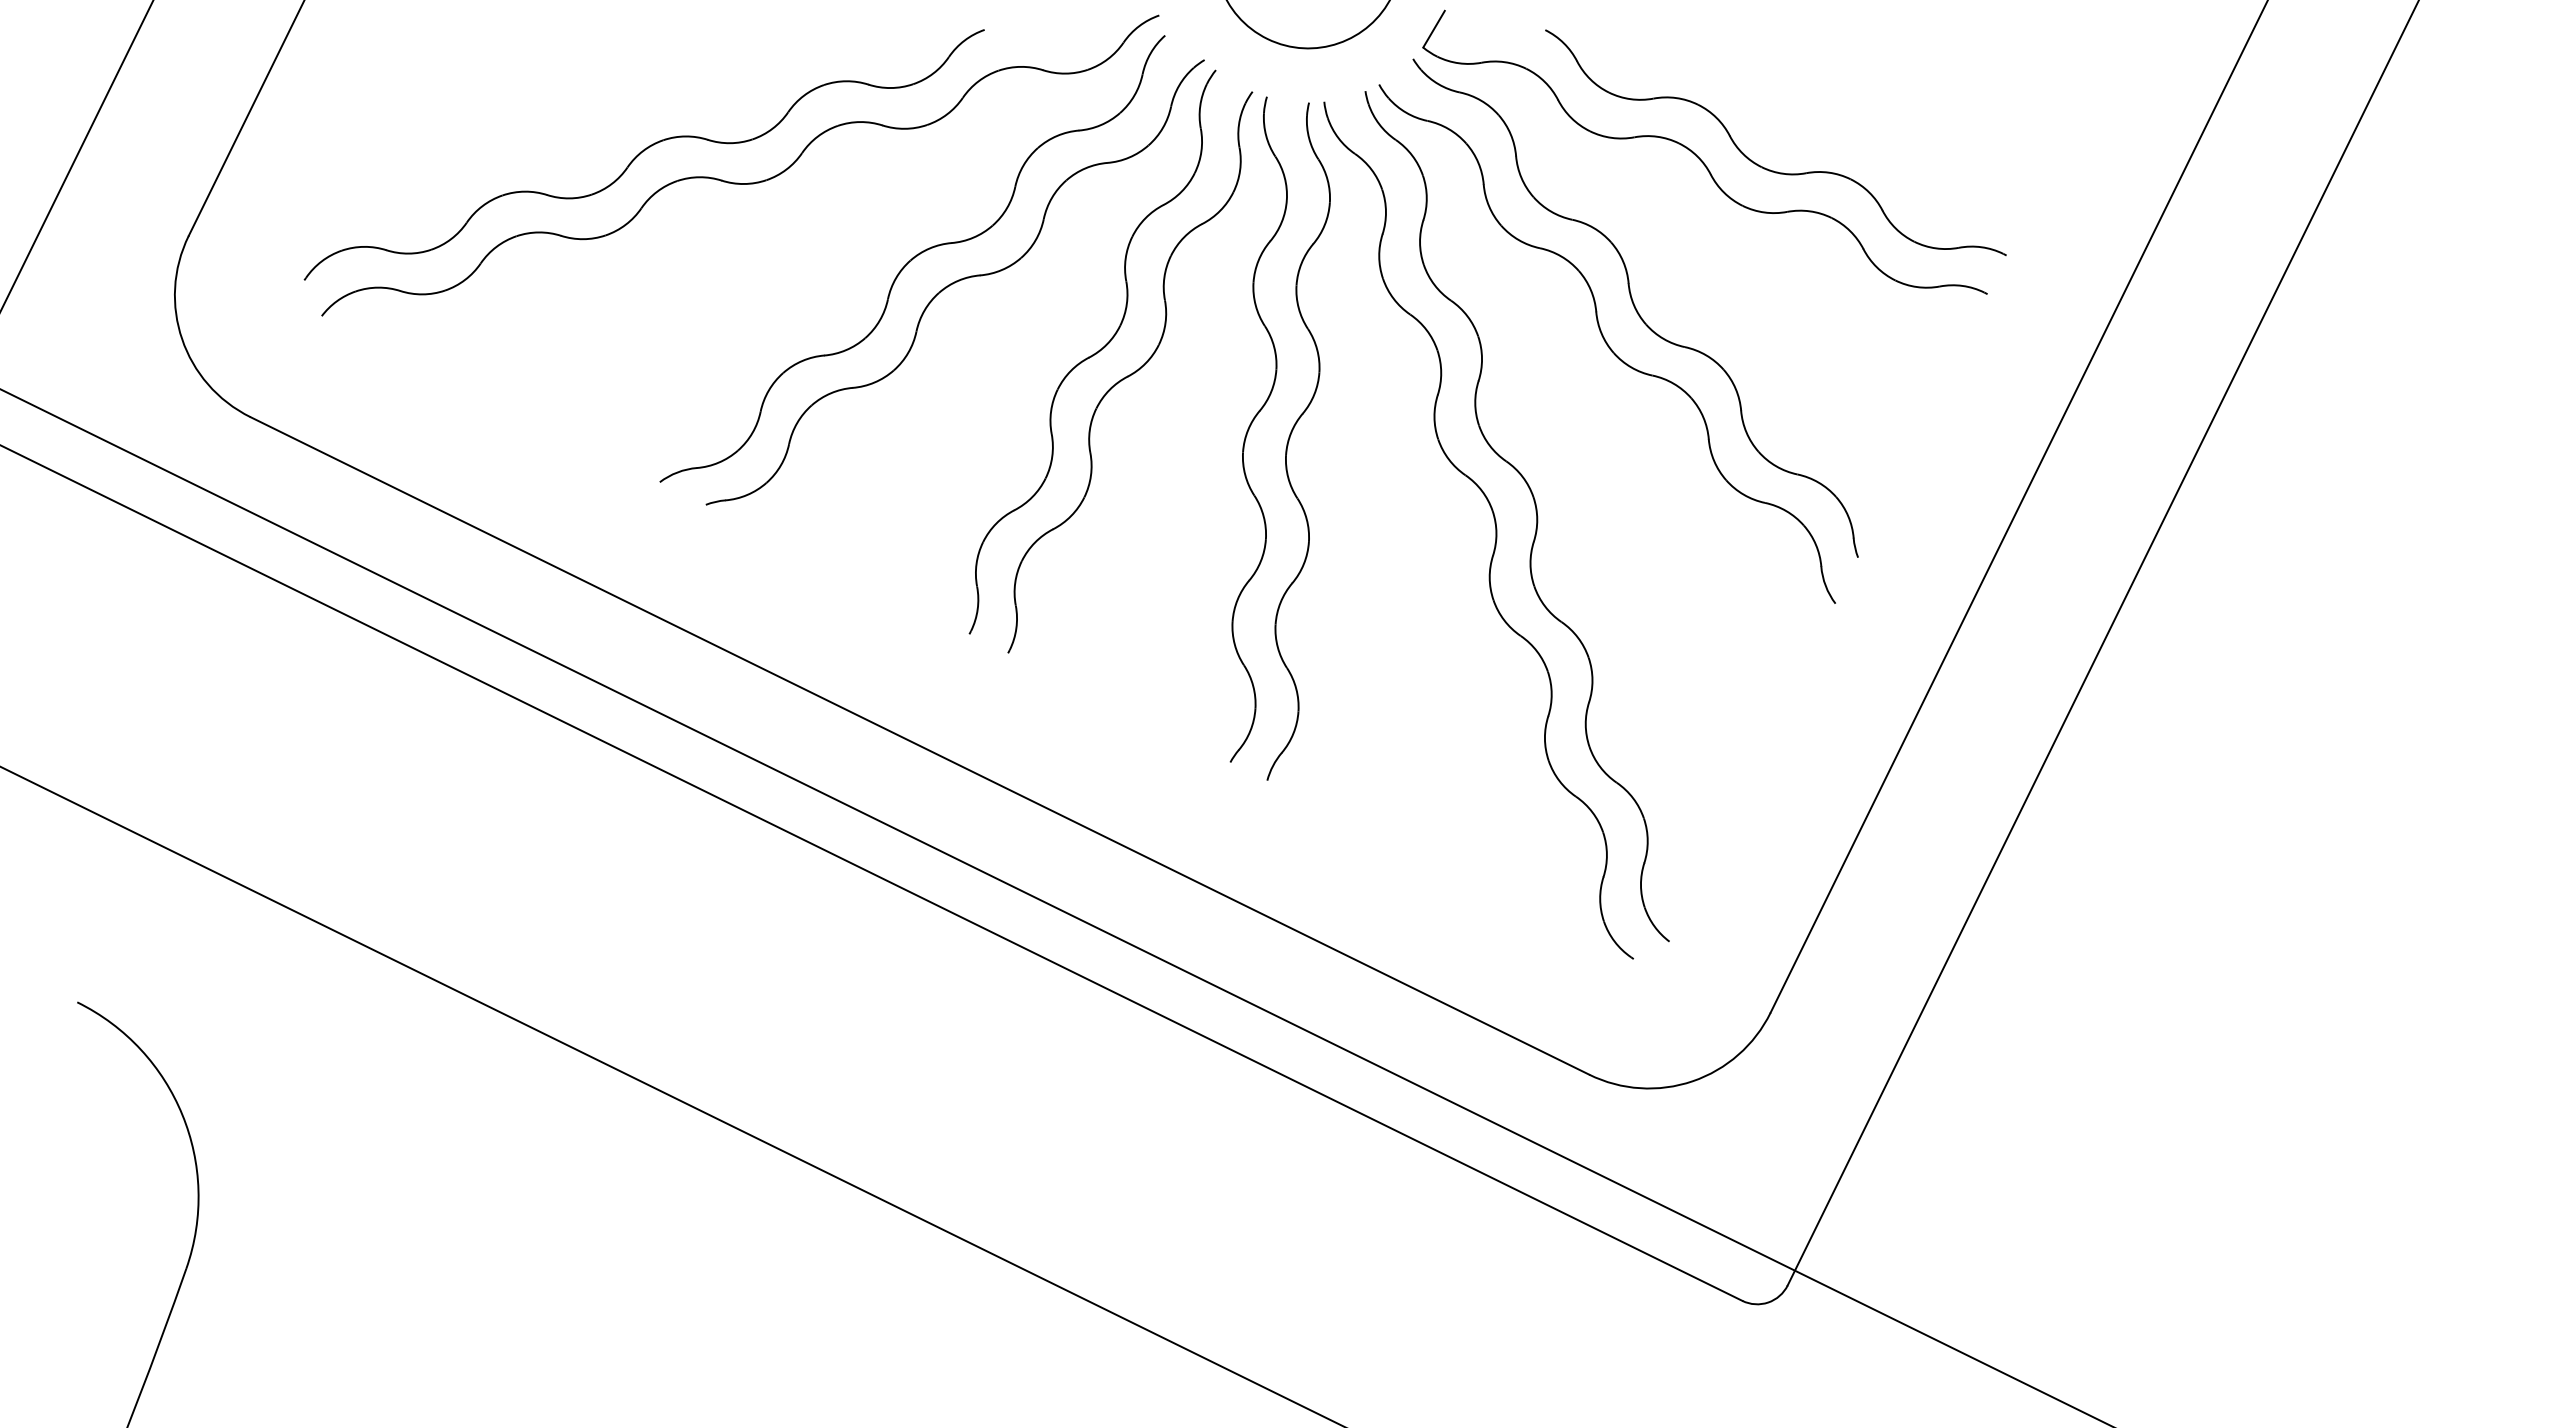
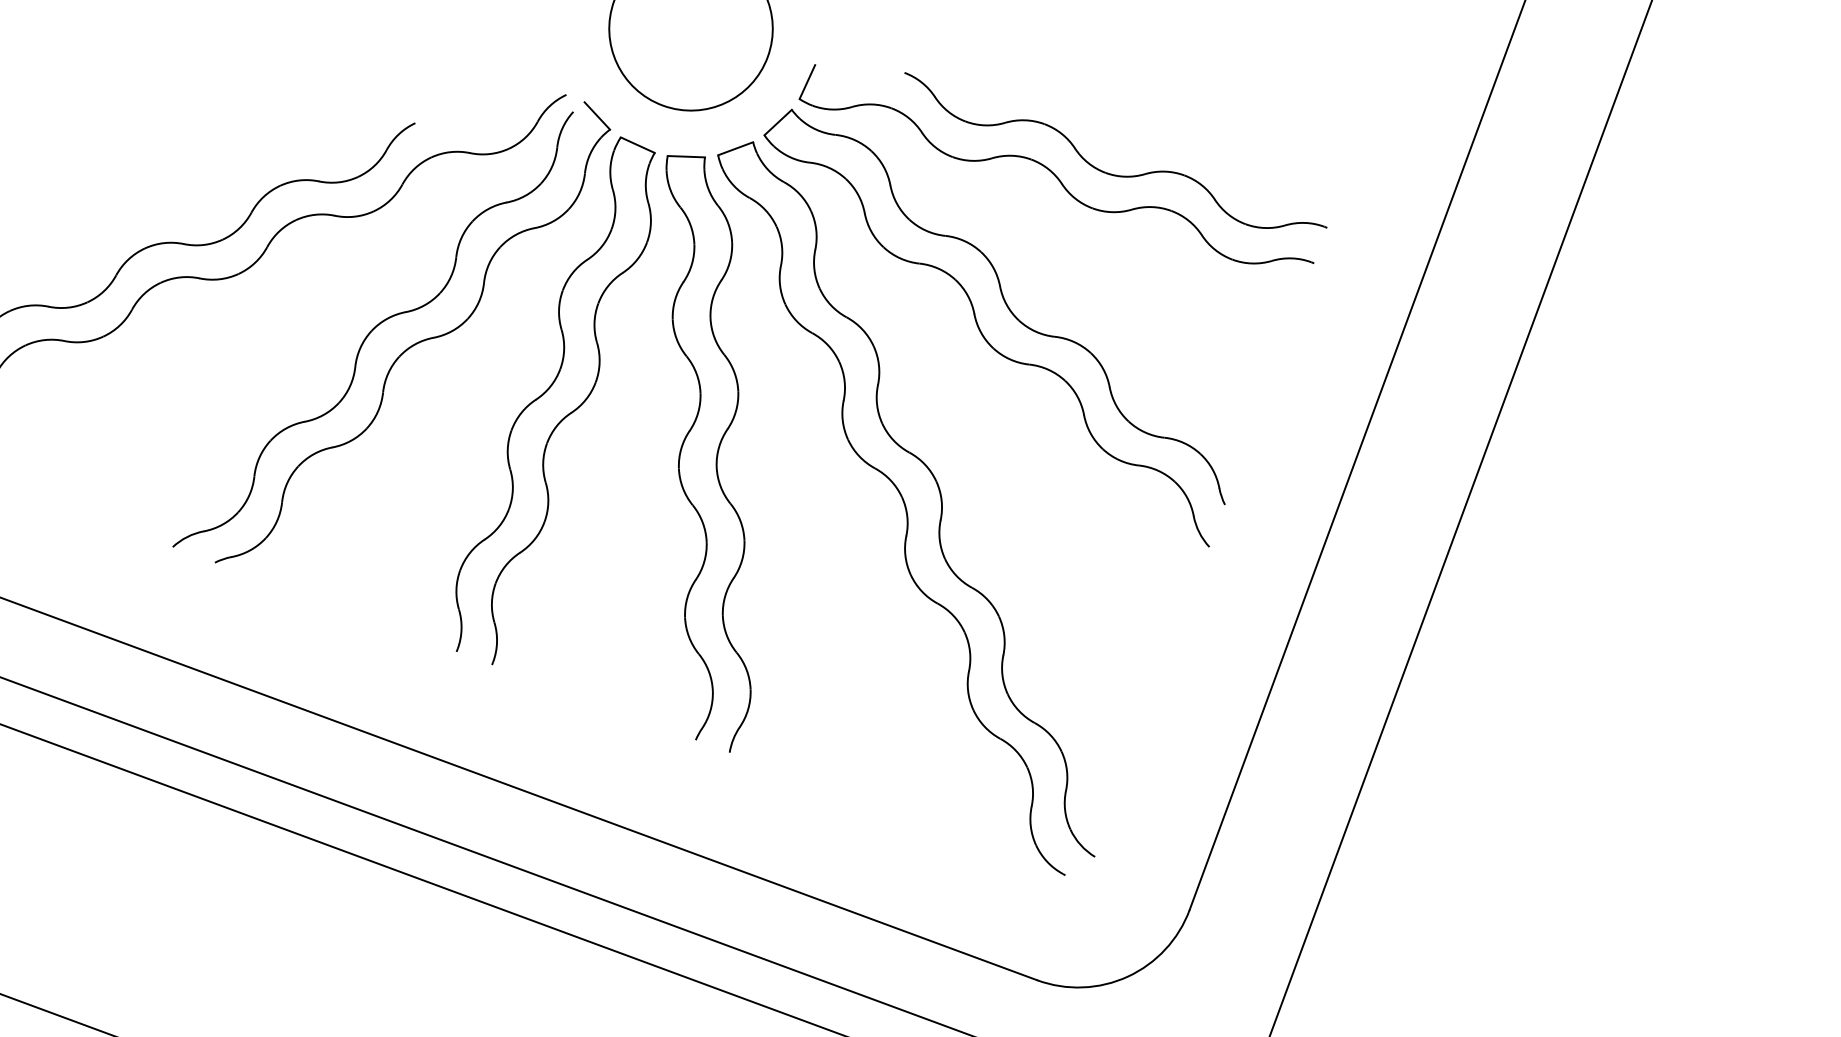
line: (1191, 43) -> (597, 116), added
line: (1396, 71) -> (778, 122), added
line: (1234, 80) -> (637, 144), added
line: (1344, 96) -> (735, 148), added
line: (1288, 99) -> (686, 156), added

